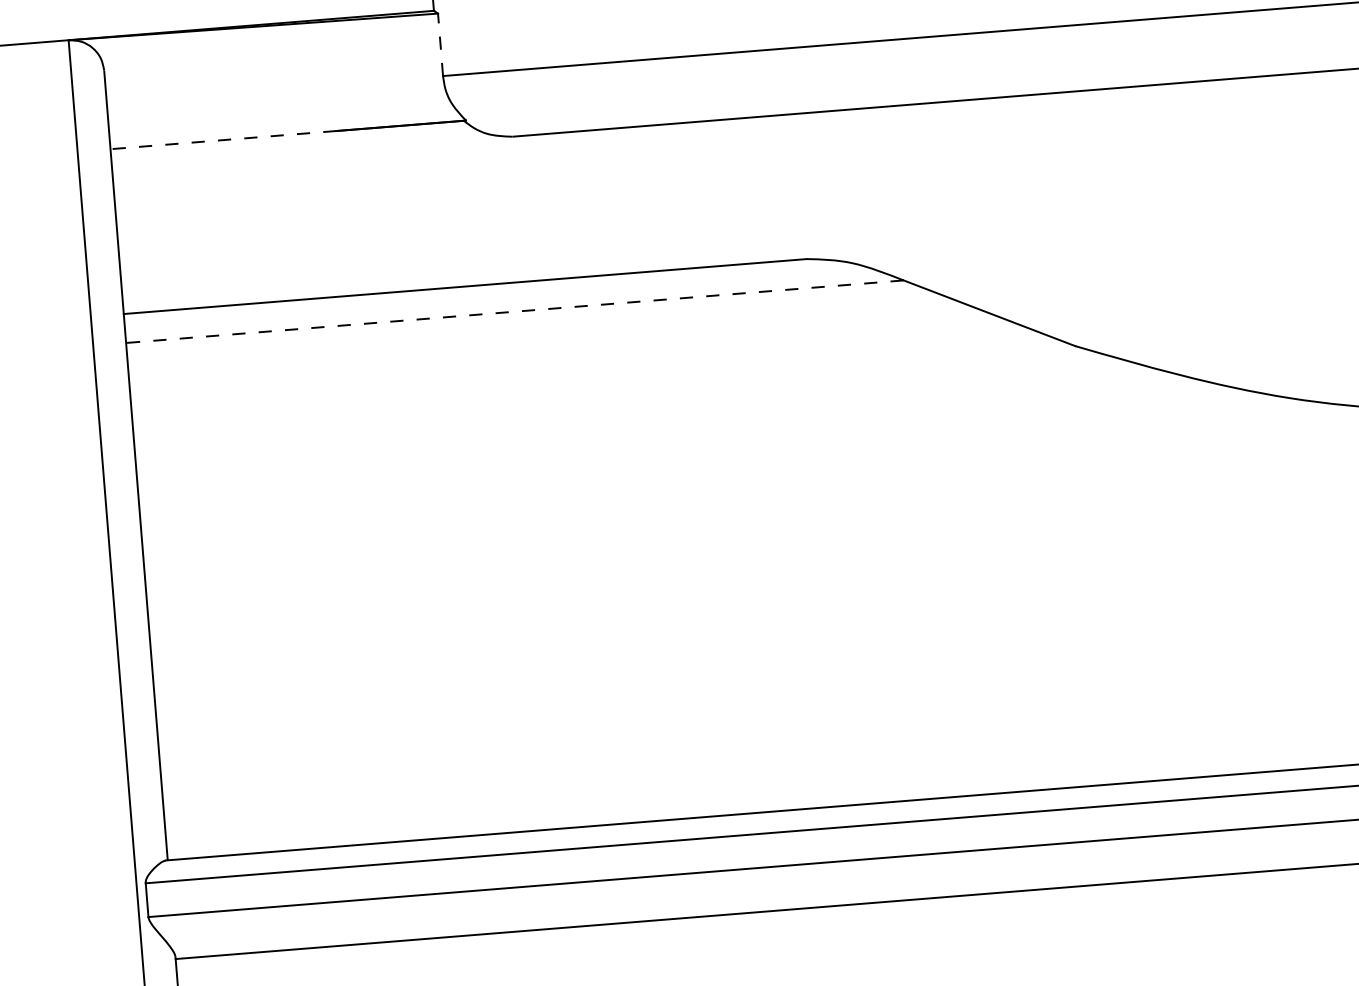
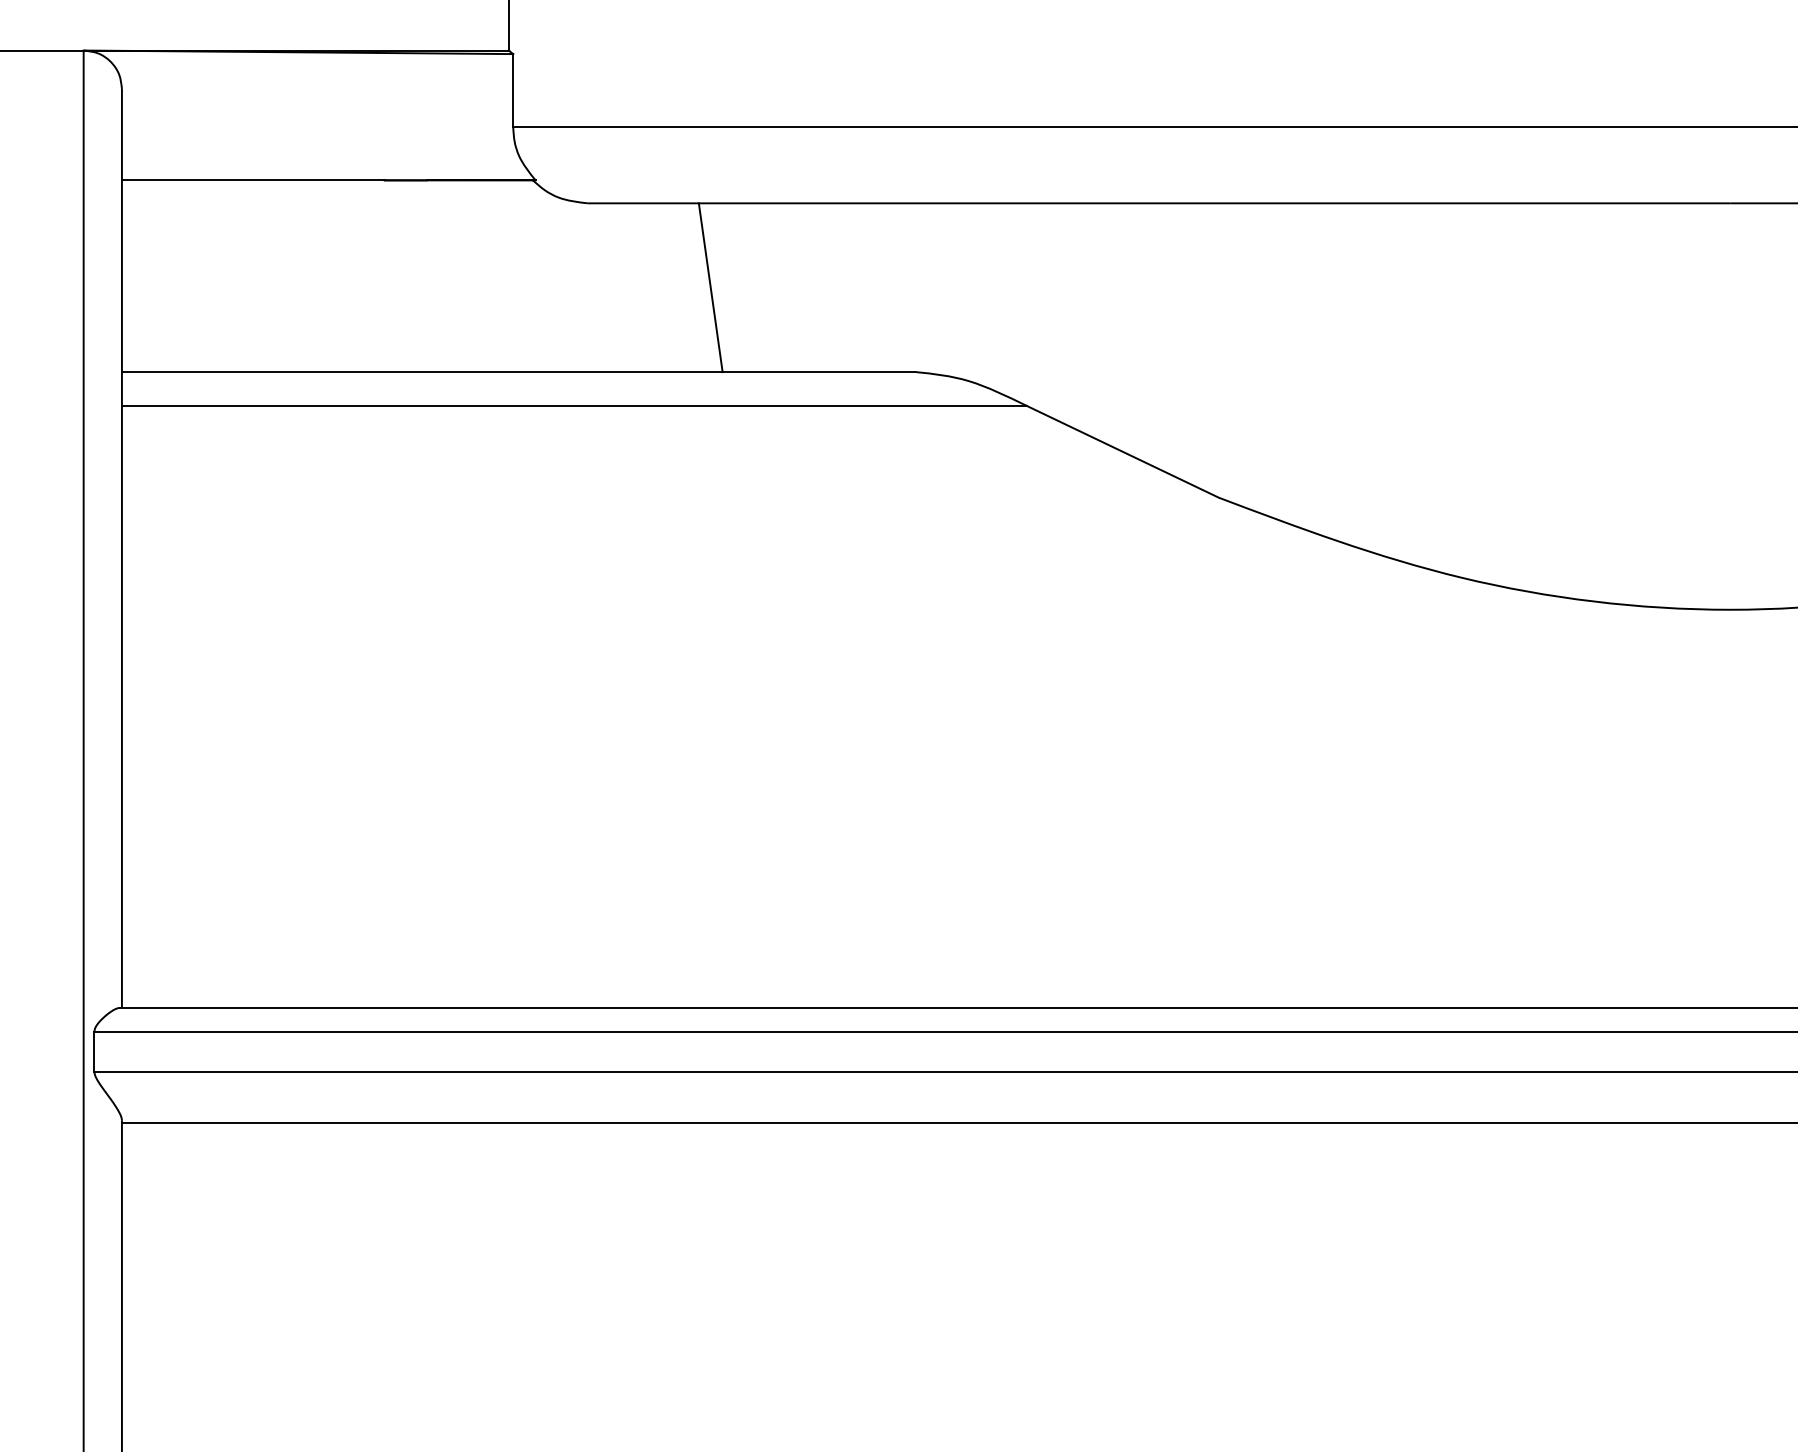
line: (440, 44) -> (513, 89), dashed -> solid
line: (222, 140) -> (252, 180), dashed -> solid
line: (623, 200) -> (710, 287), added
line: (514, 311) -> (573, 405), dashed -> solid

